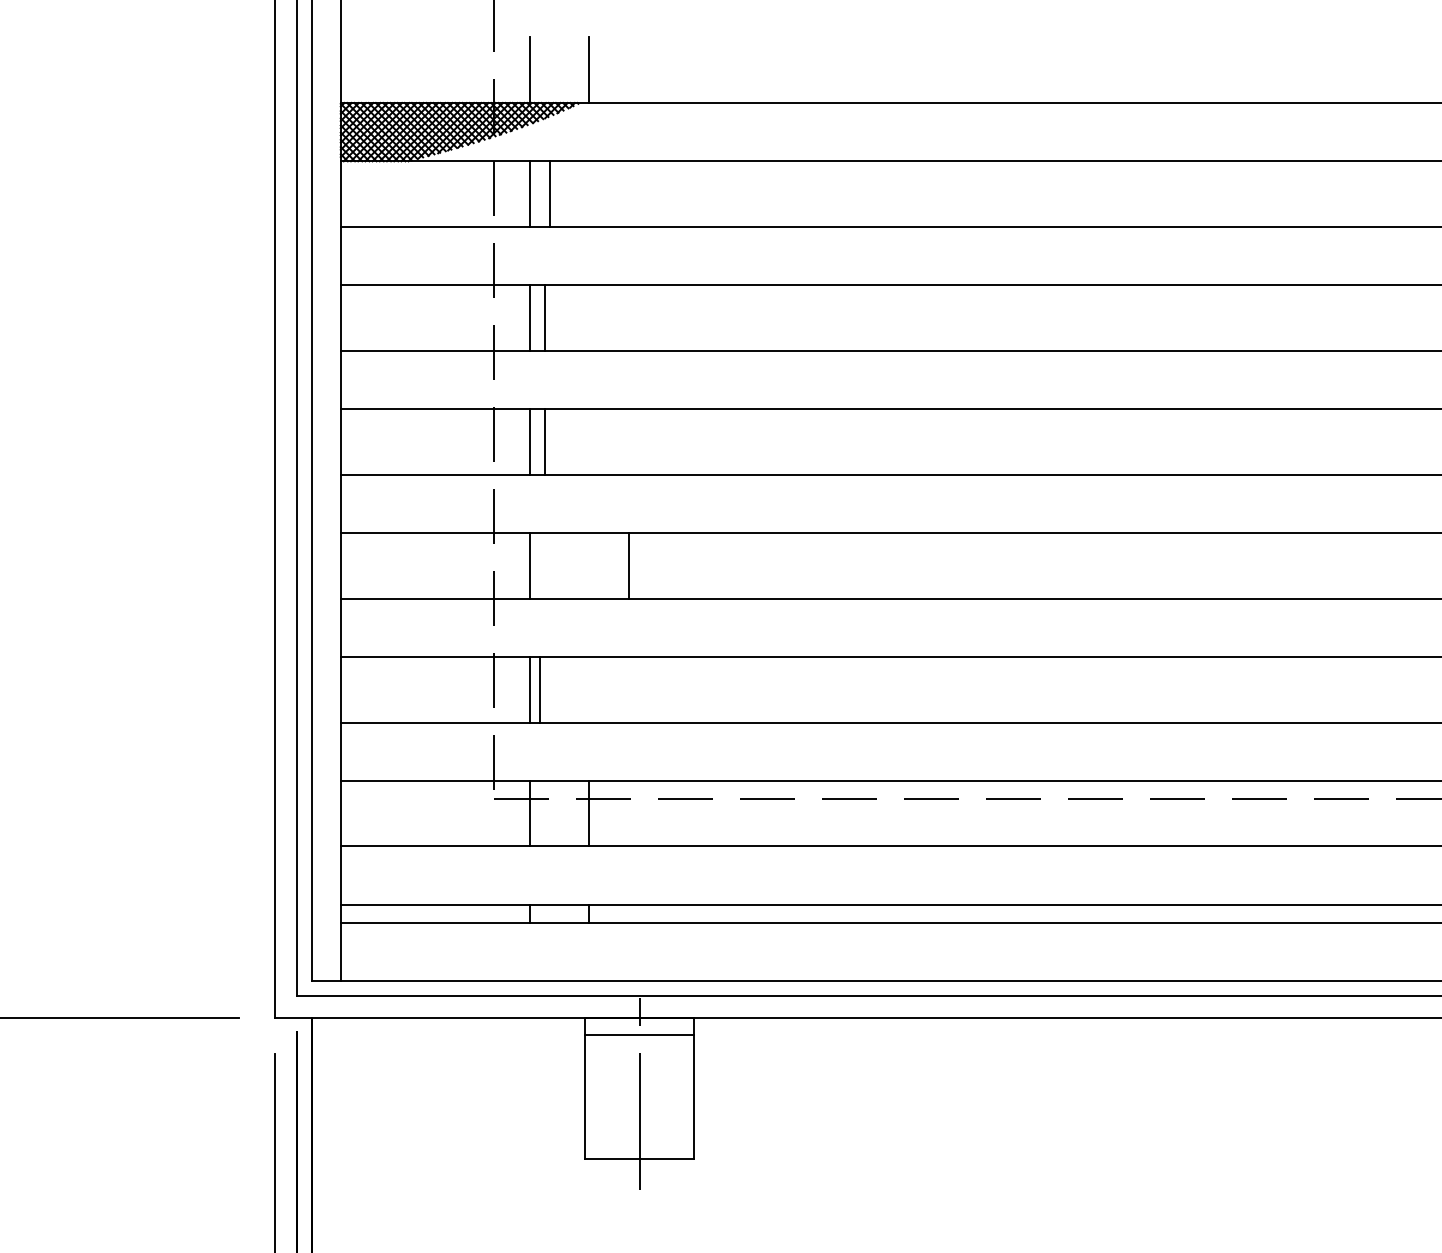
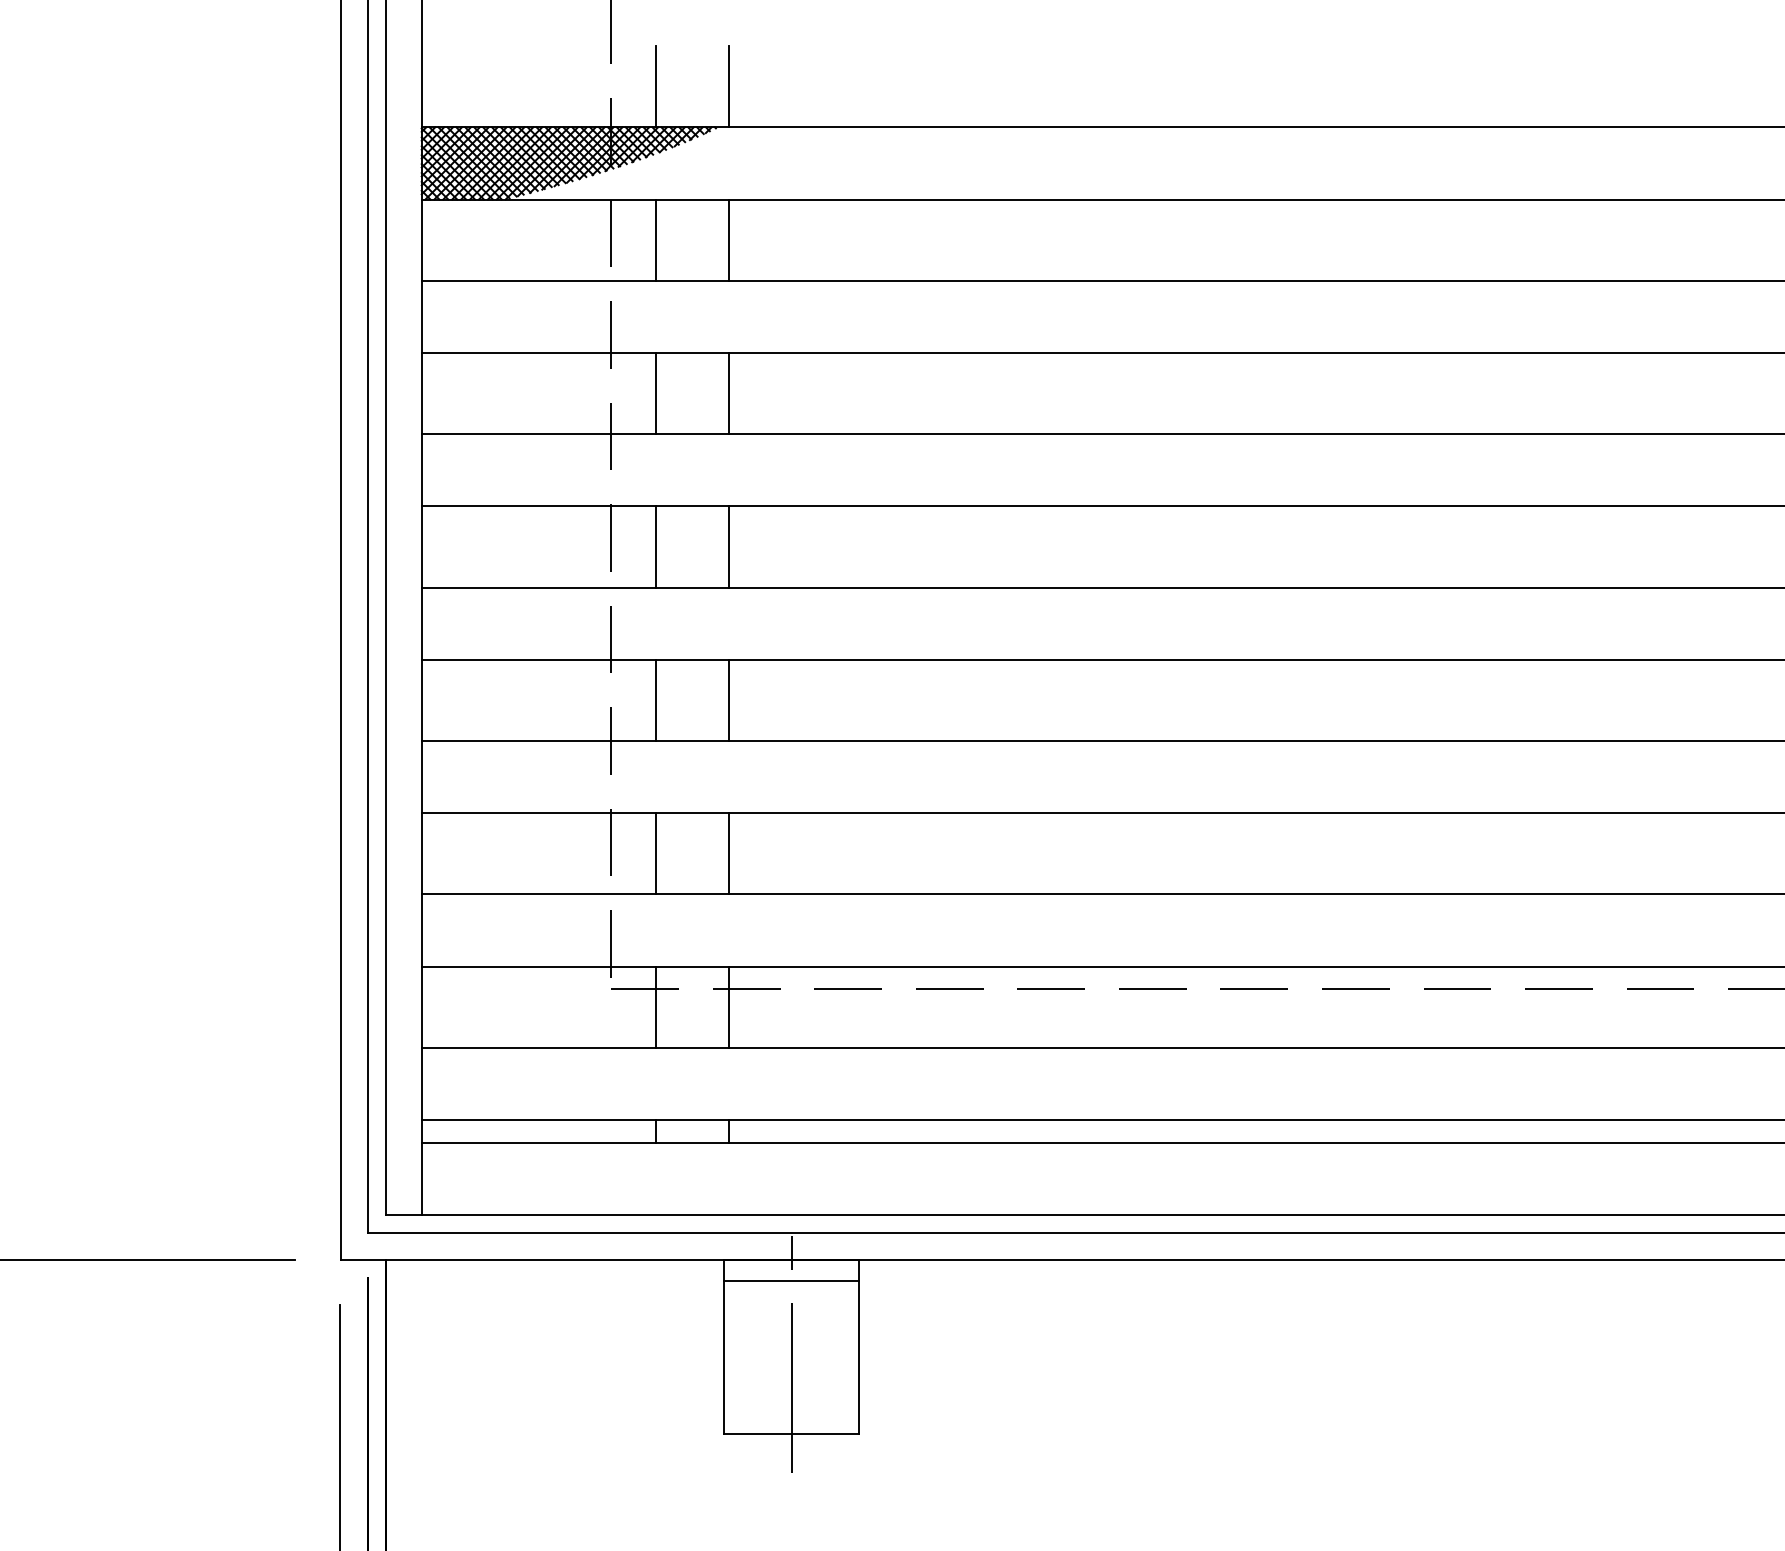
line: (549, 193) -> (728, 239), moved
line: (544, 317) -> (728, 392), moved
line: (544, 441) -> (728, 546), moved
line: (628, 565) -> (728, 699), moved
line: (539, 689) -> (728, 853), moved

